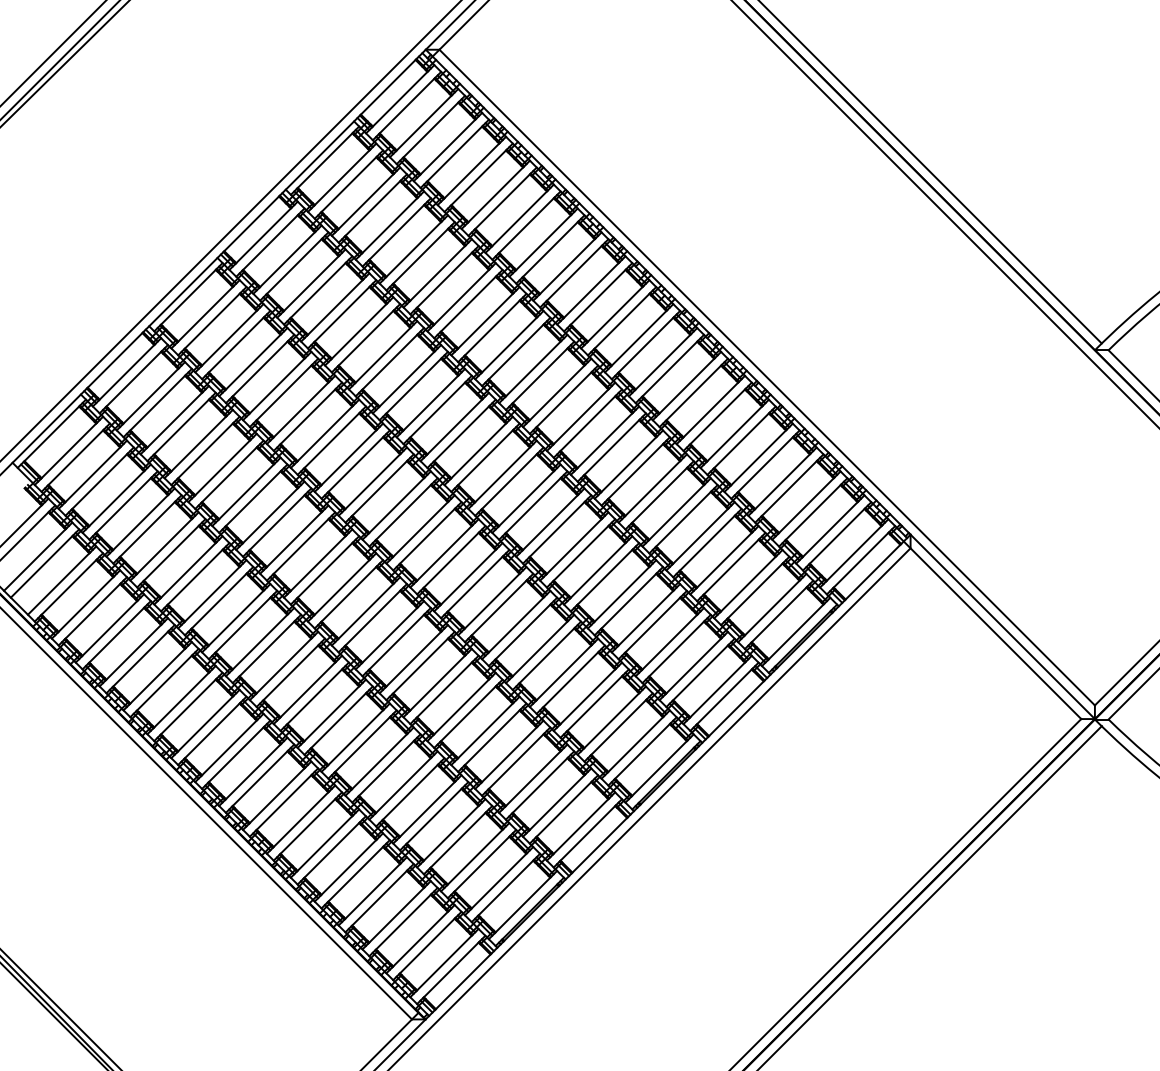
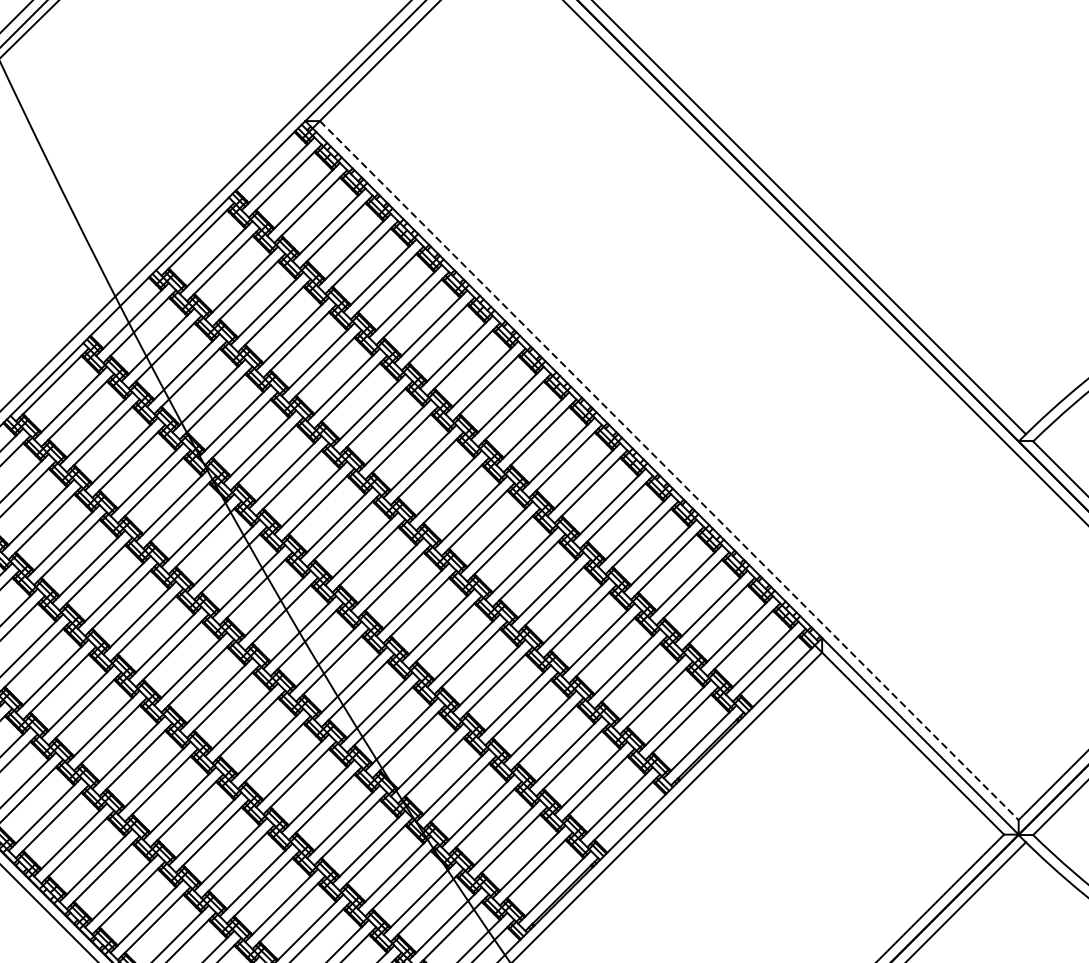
line: (767, 377) -> (669, 470), solid -> dashed

